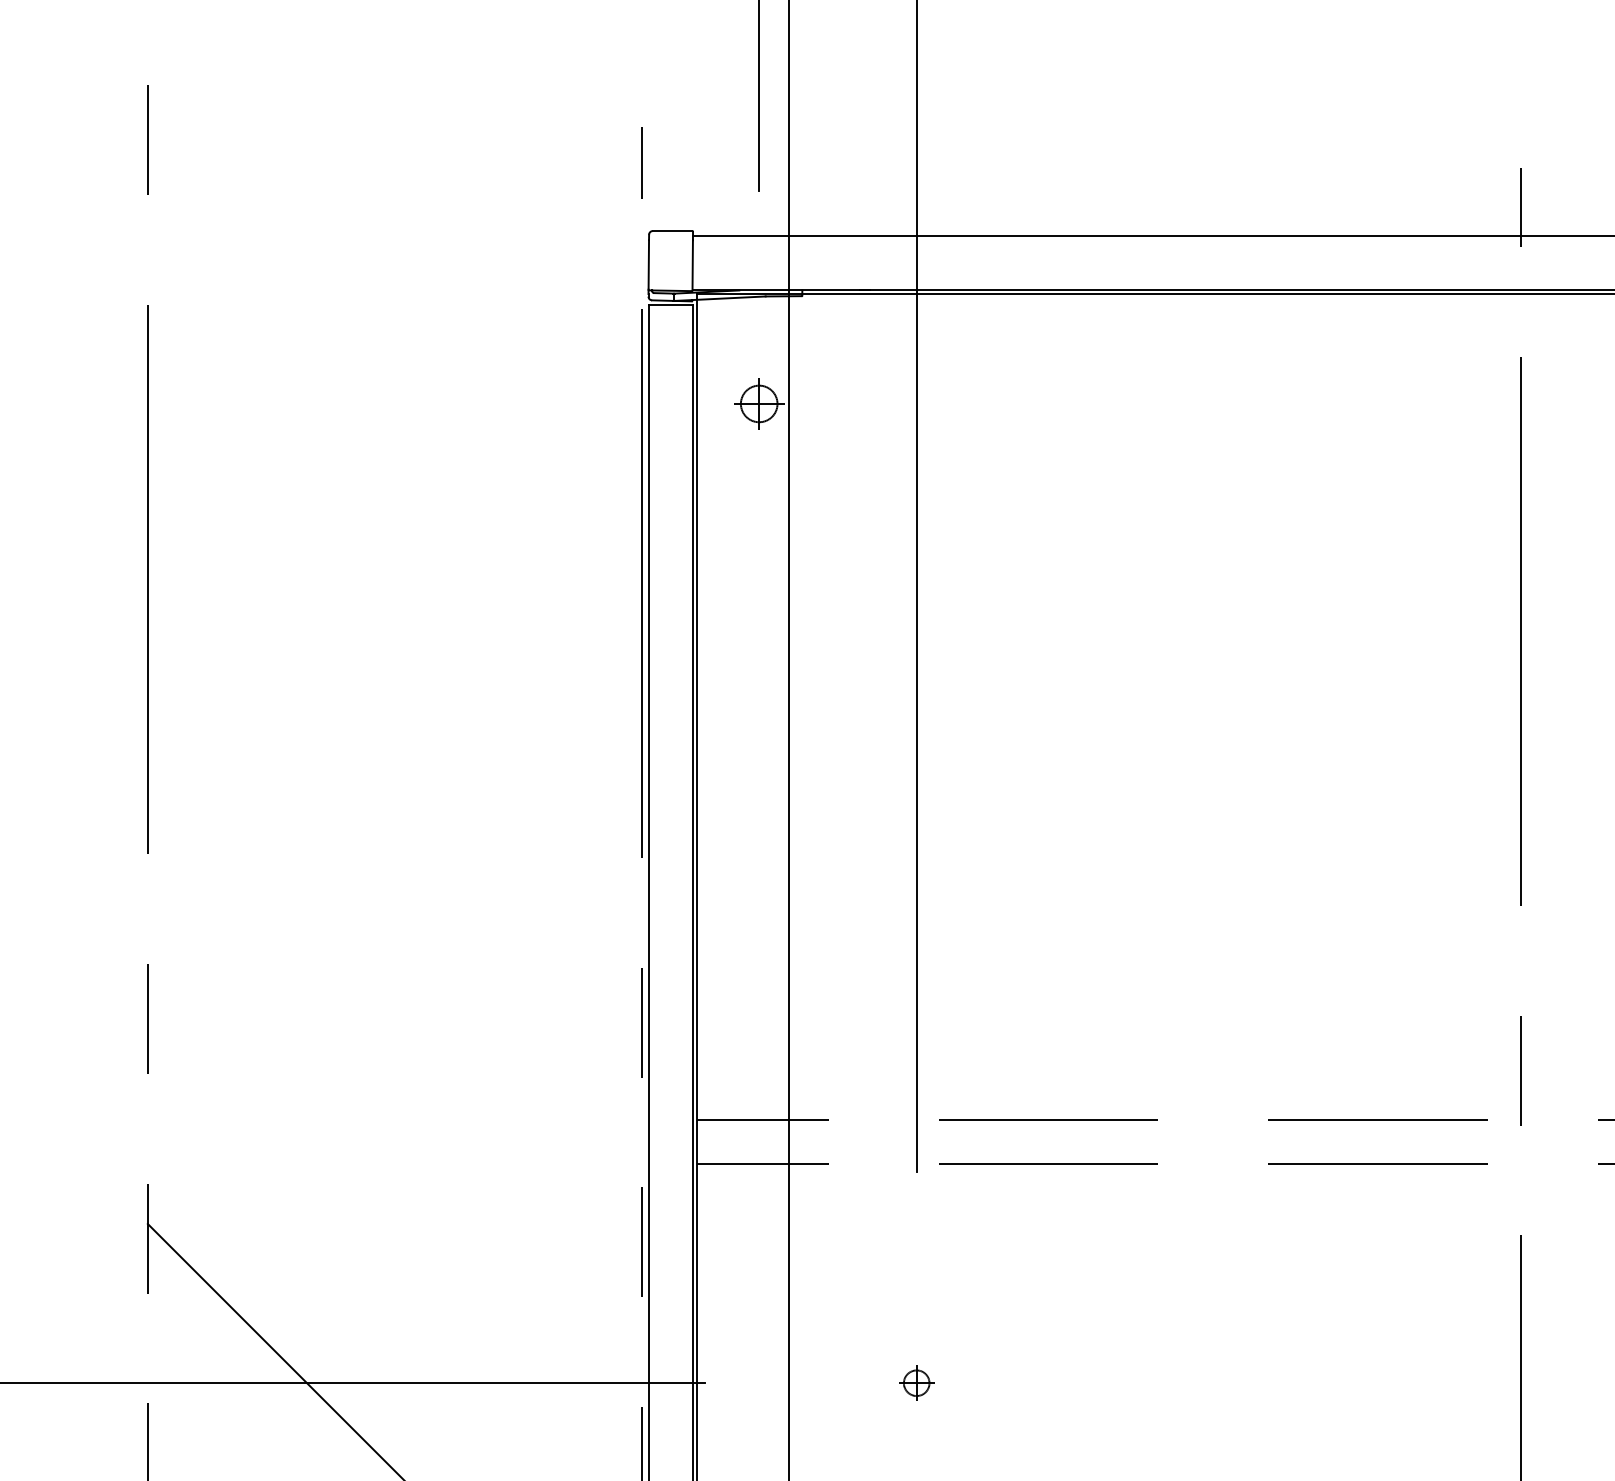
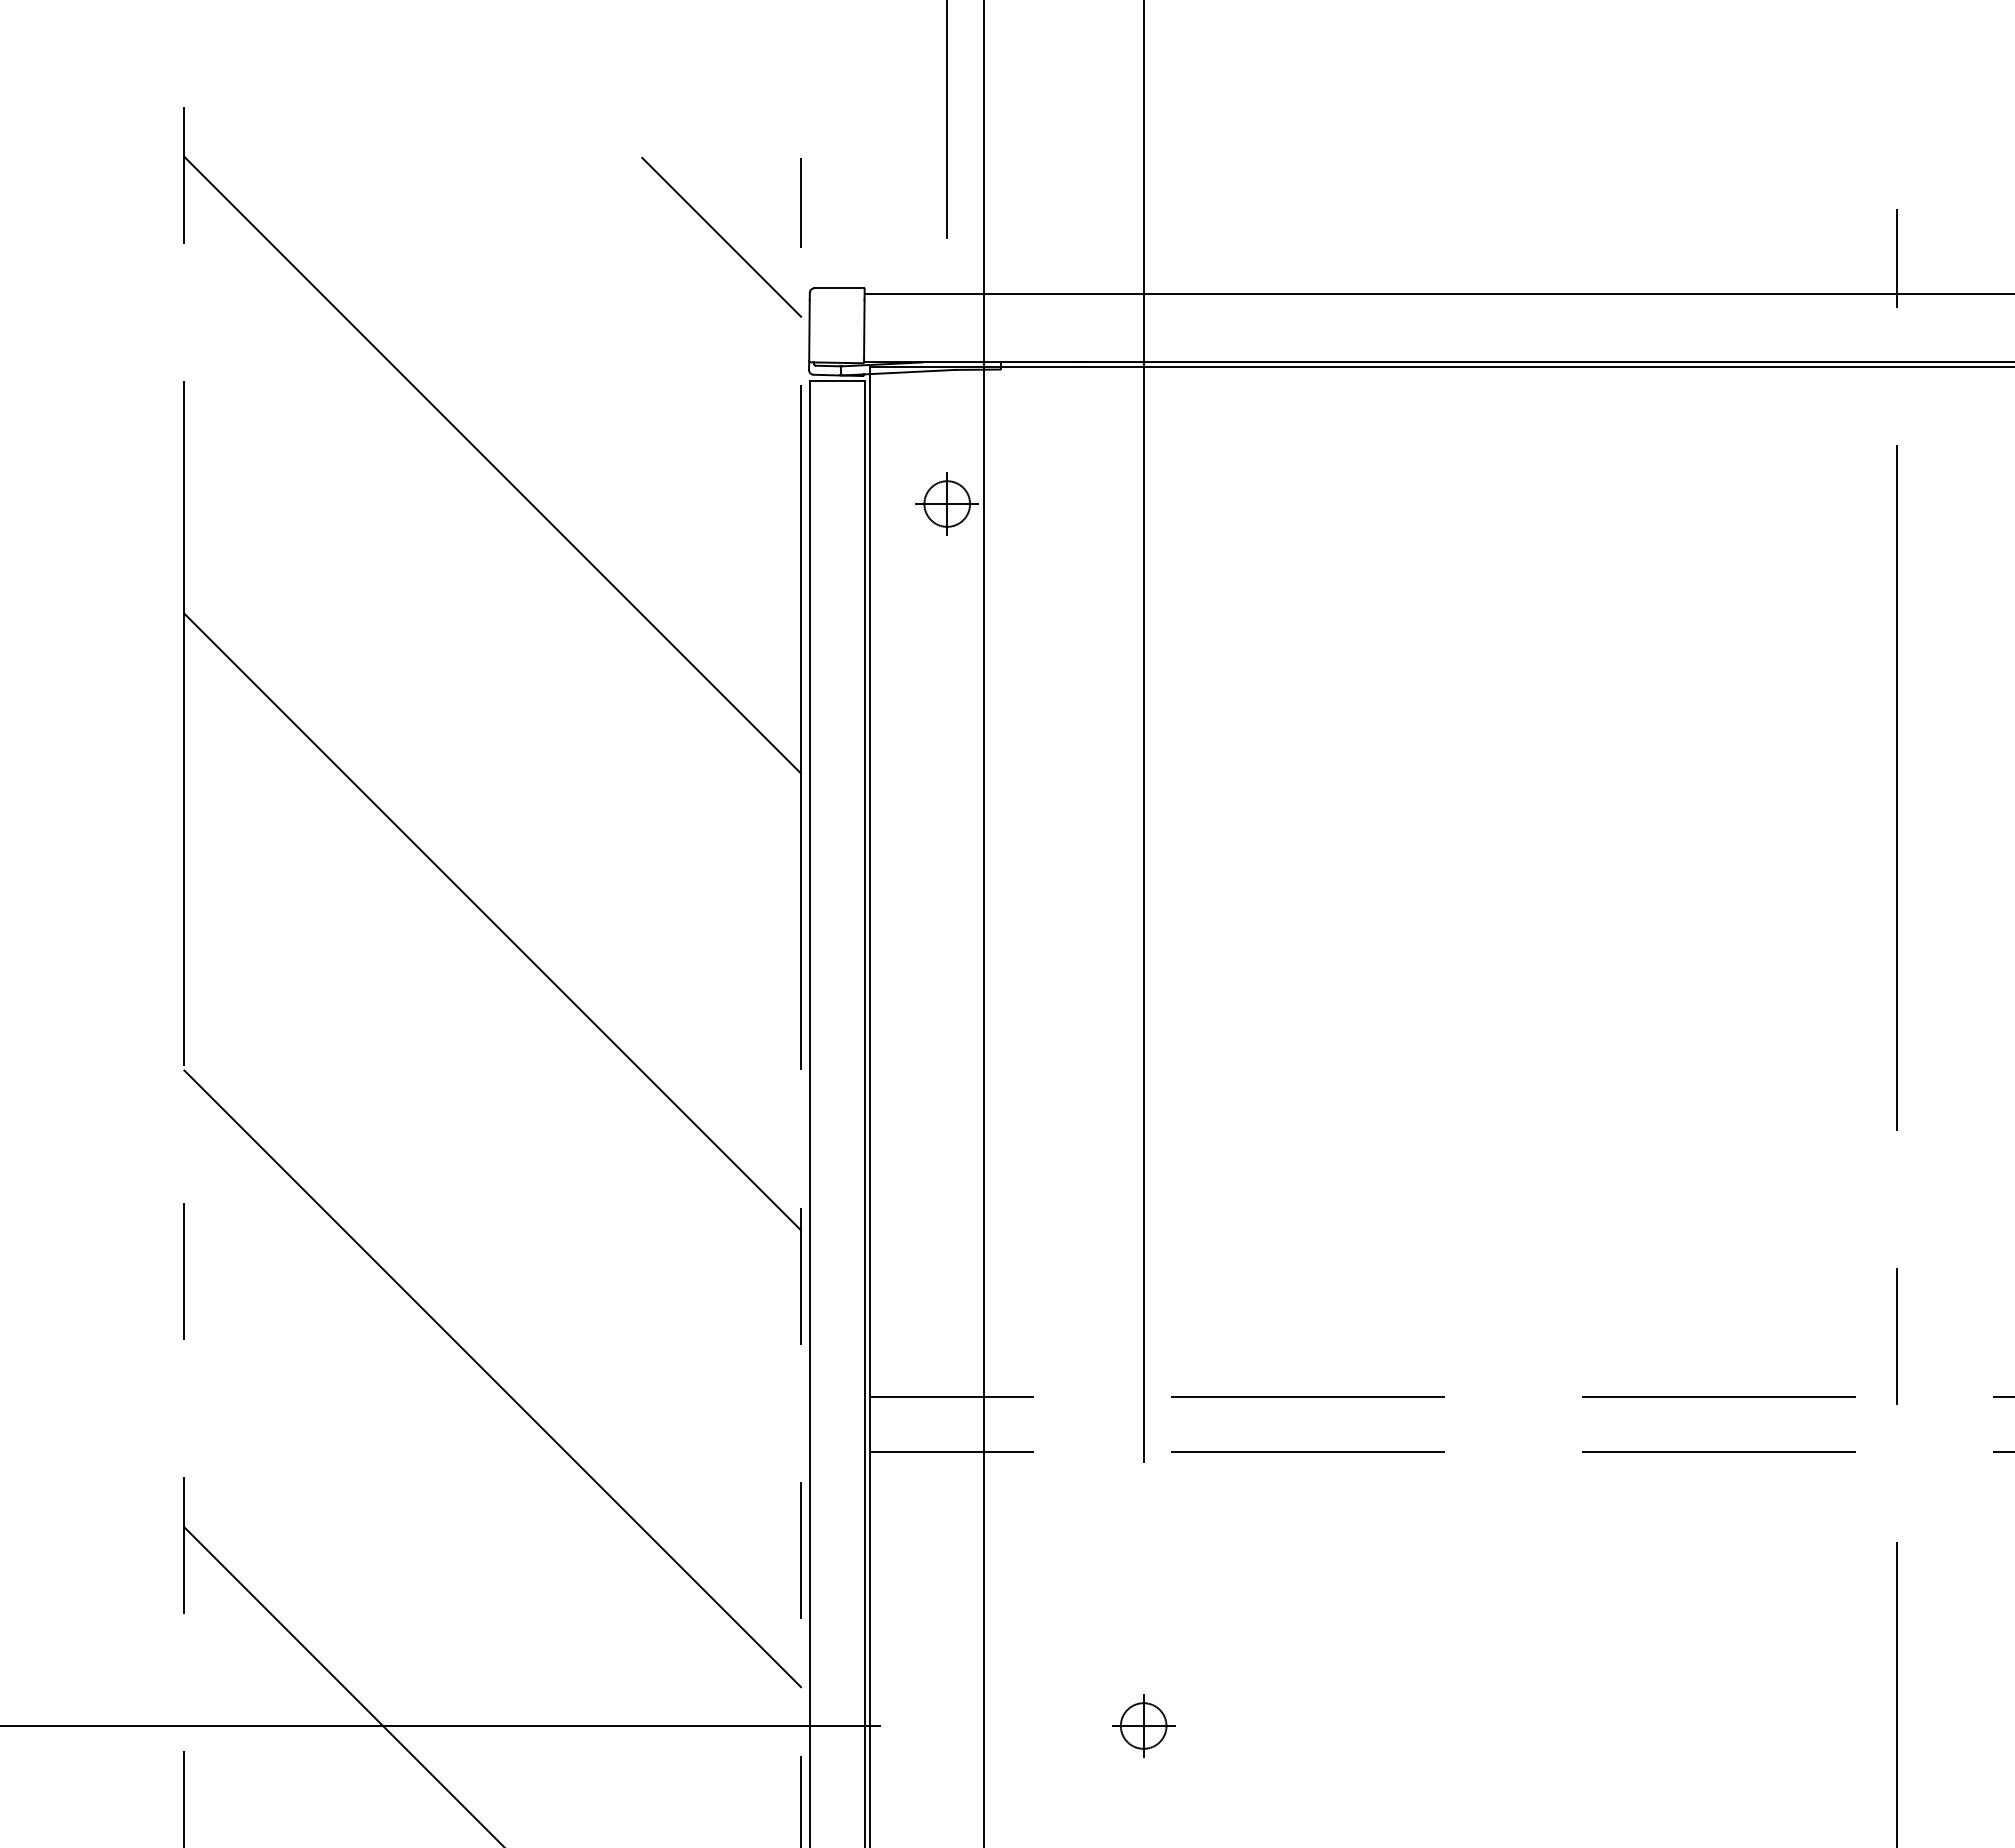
line: (578, 189) -> (721, 236), added
line: (394, 372) -> (492, 464), added
line: (394, 738) -> (492, 921), added
line: (394, 1104) -> (492, 1378), added
part: (916, 1382) -> (1143, 1725), size x1.43

